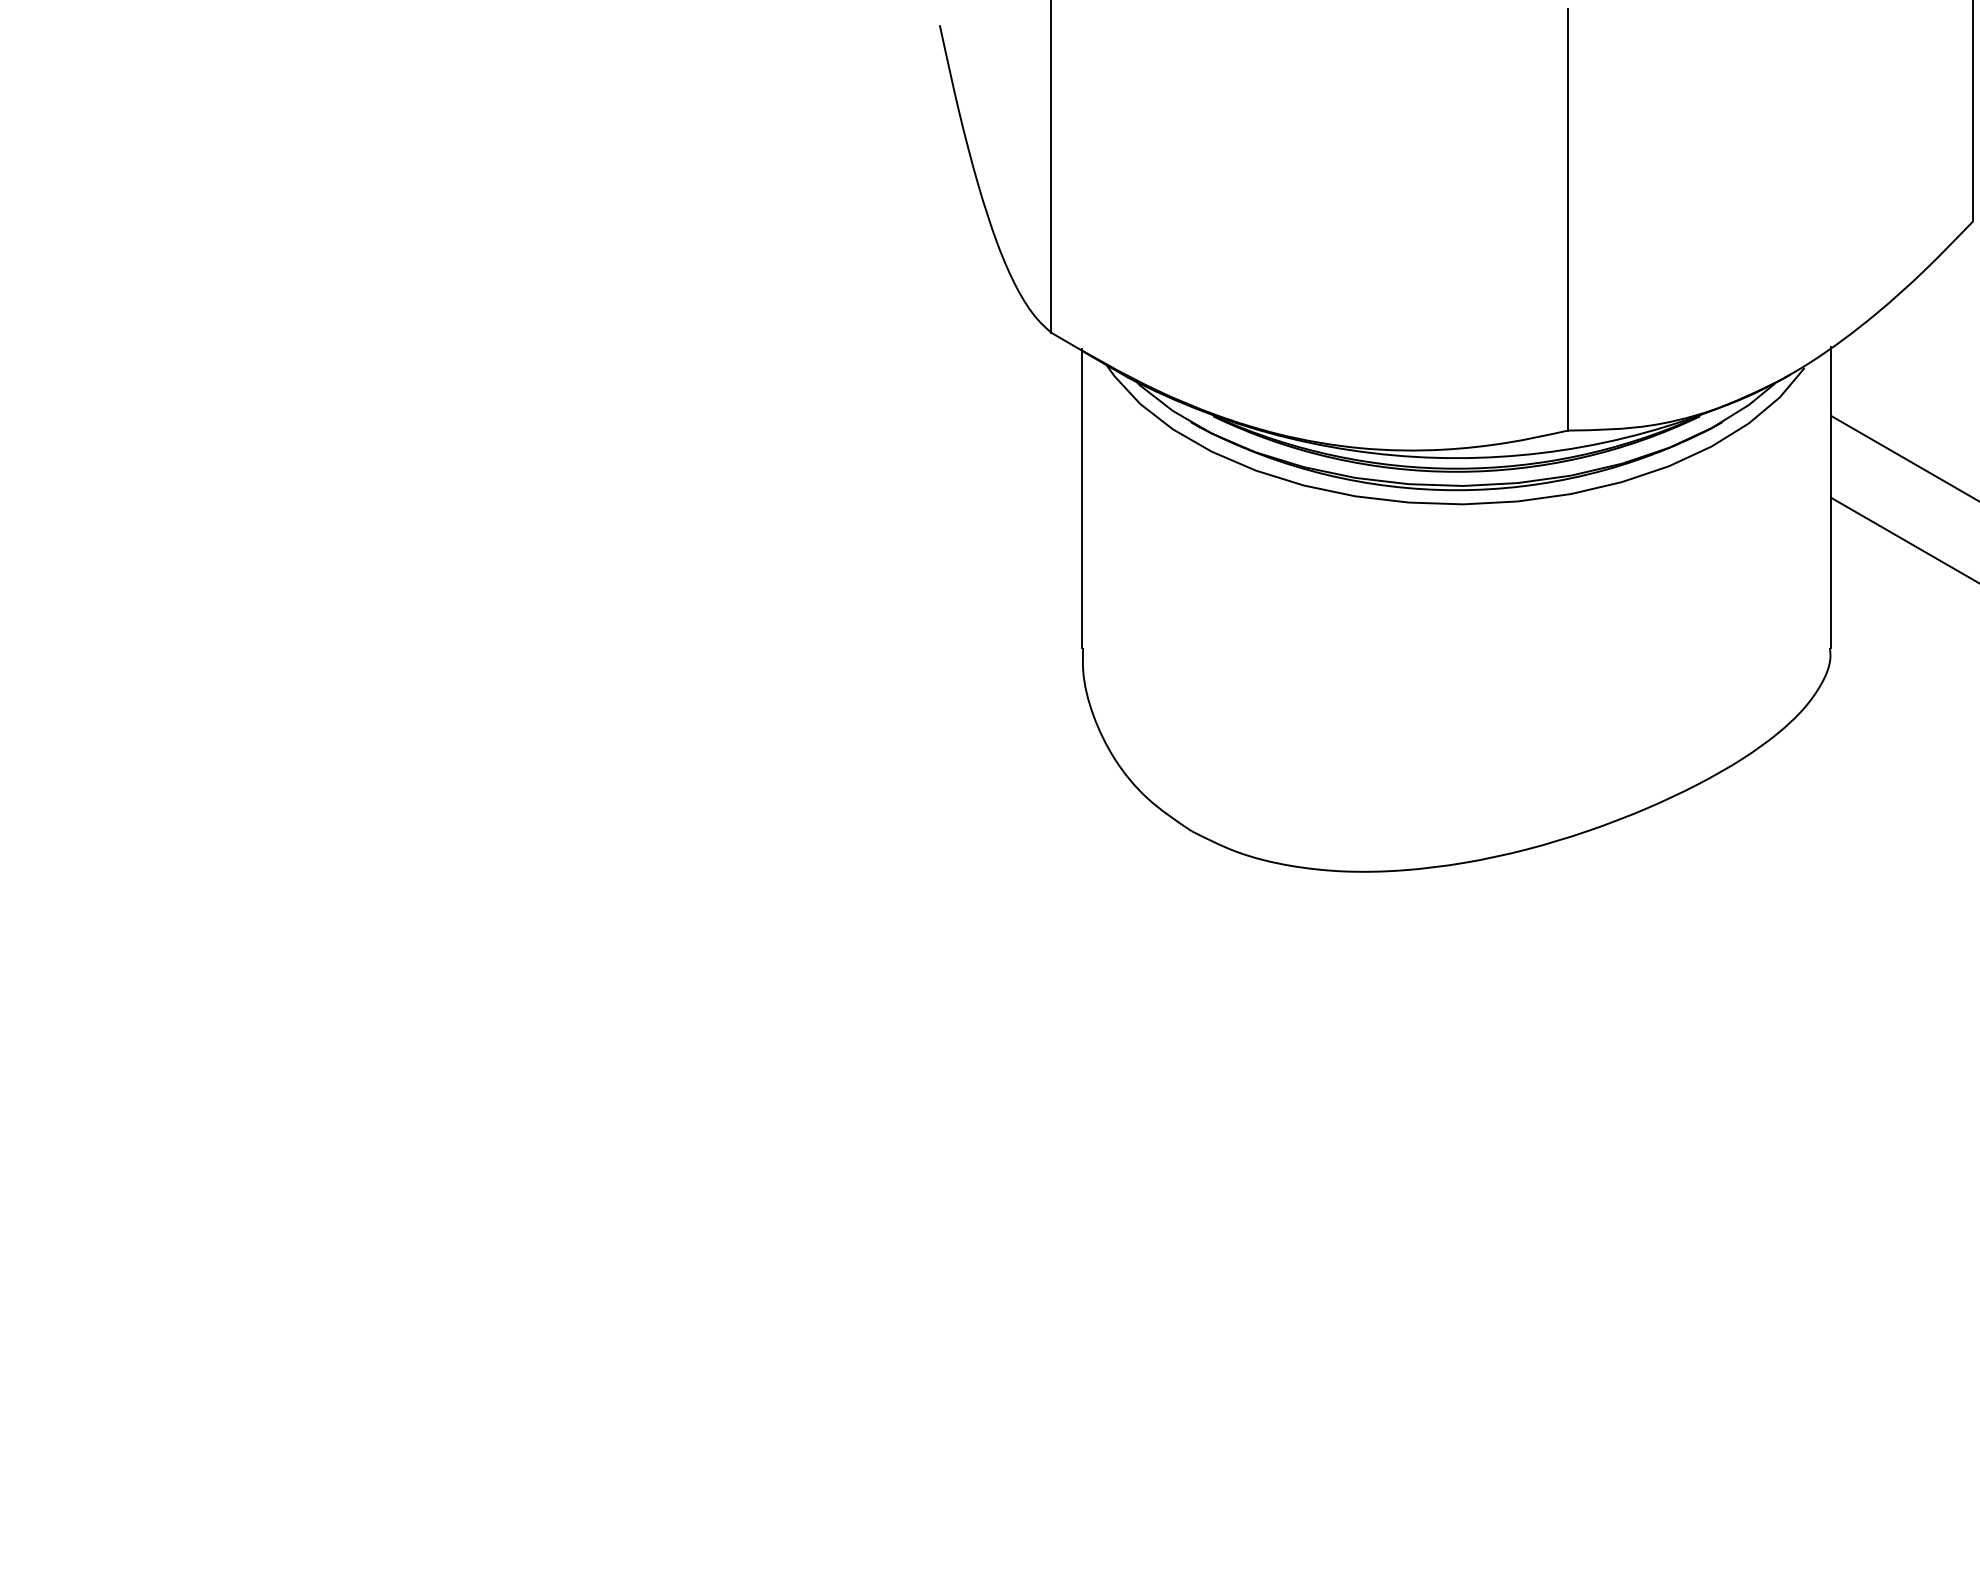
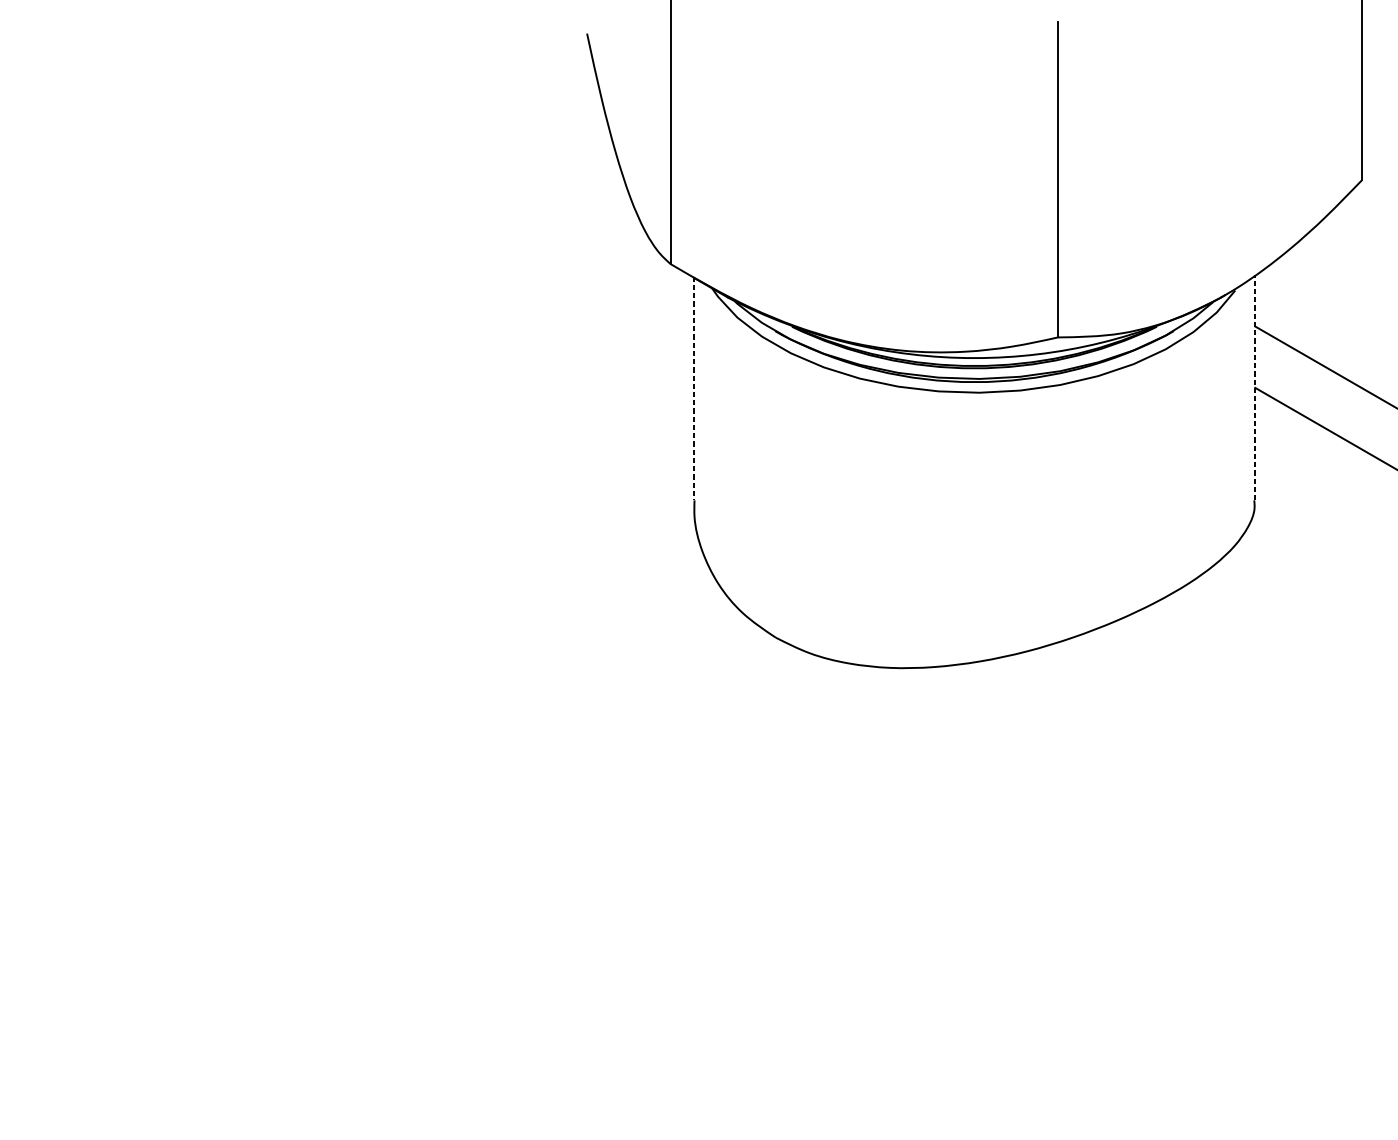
line: (1831, 497) -> (1255, 387), solid -> dashed
line: (1082, 499) -> (694, 389), solid -> dashed

